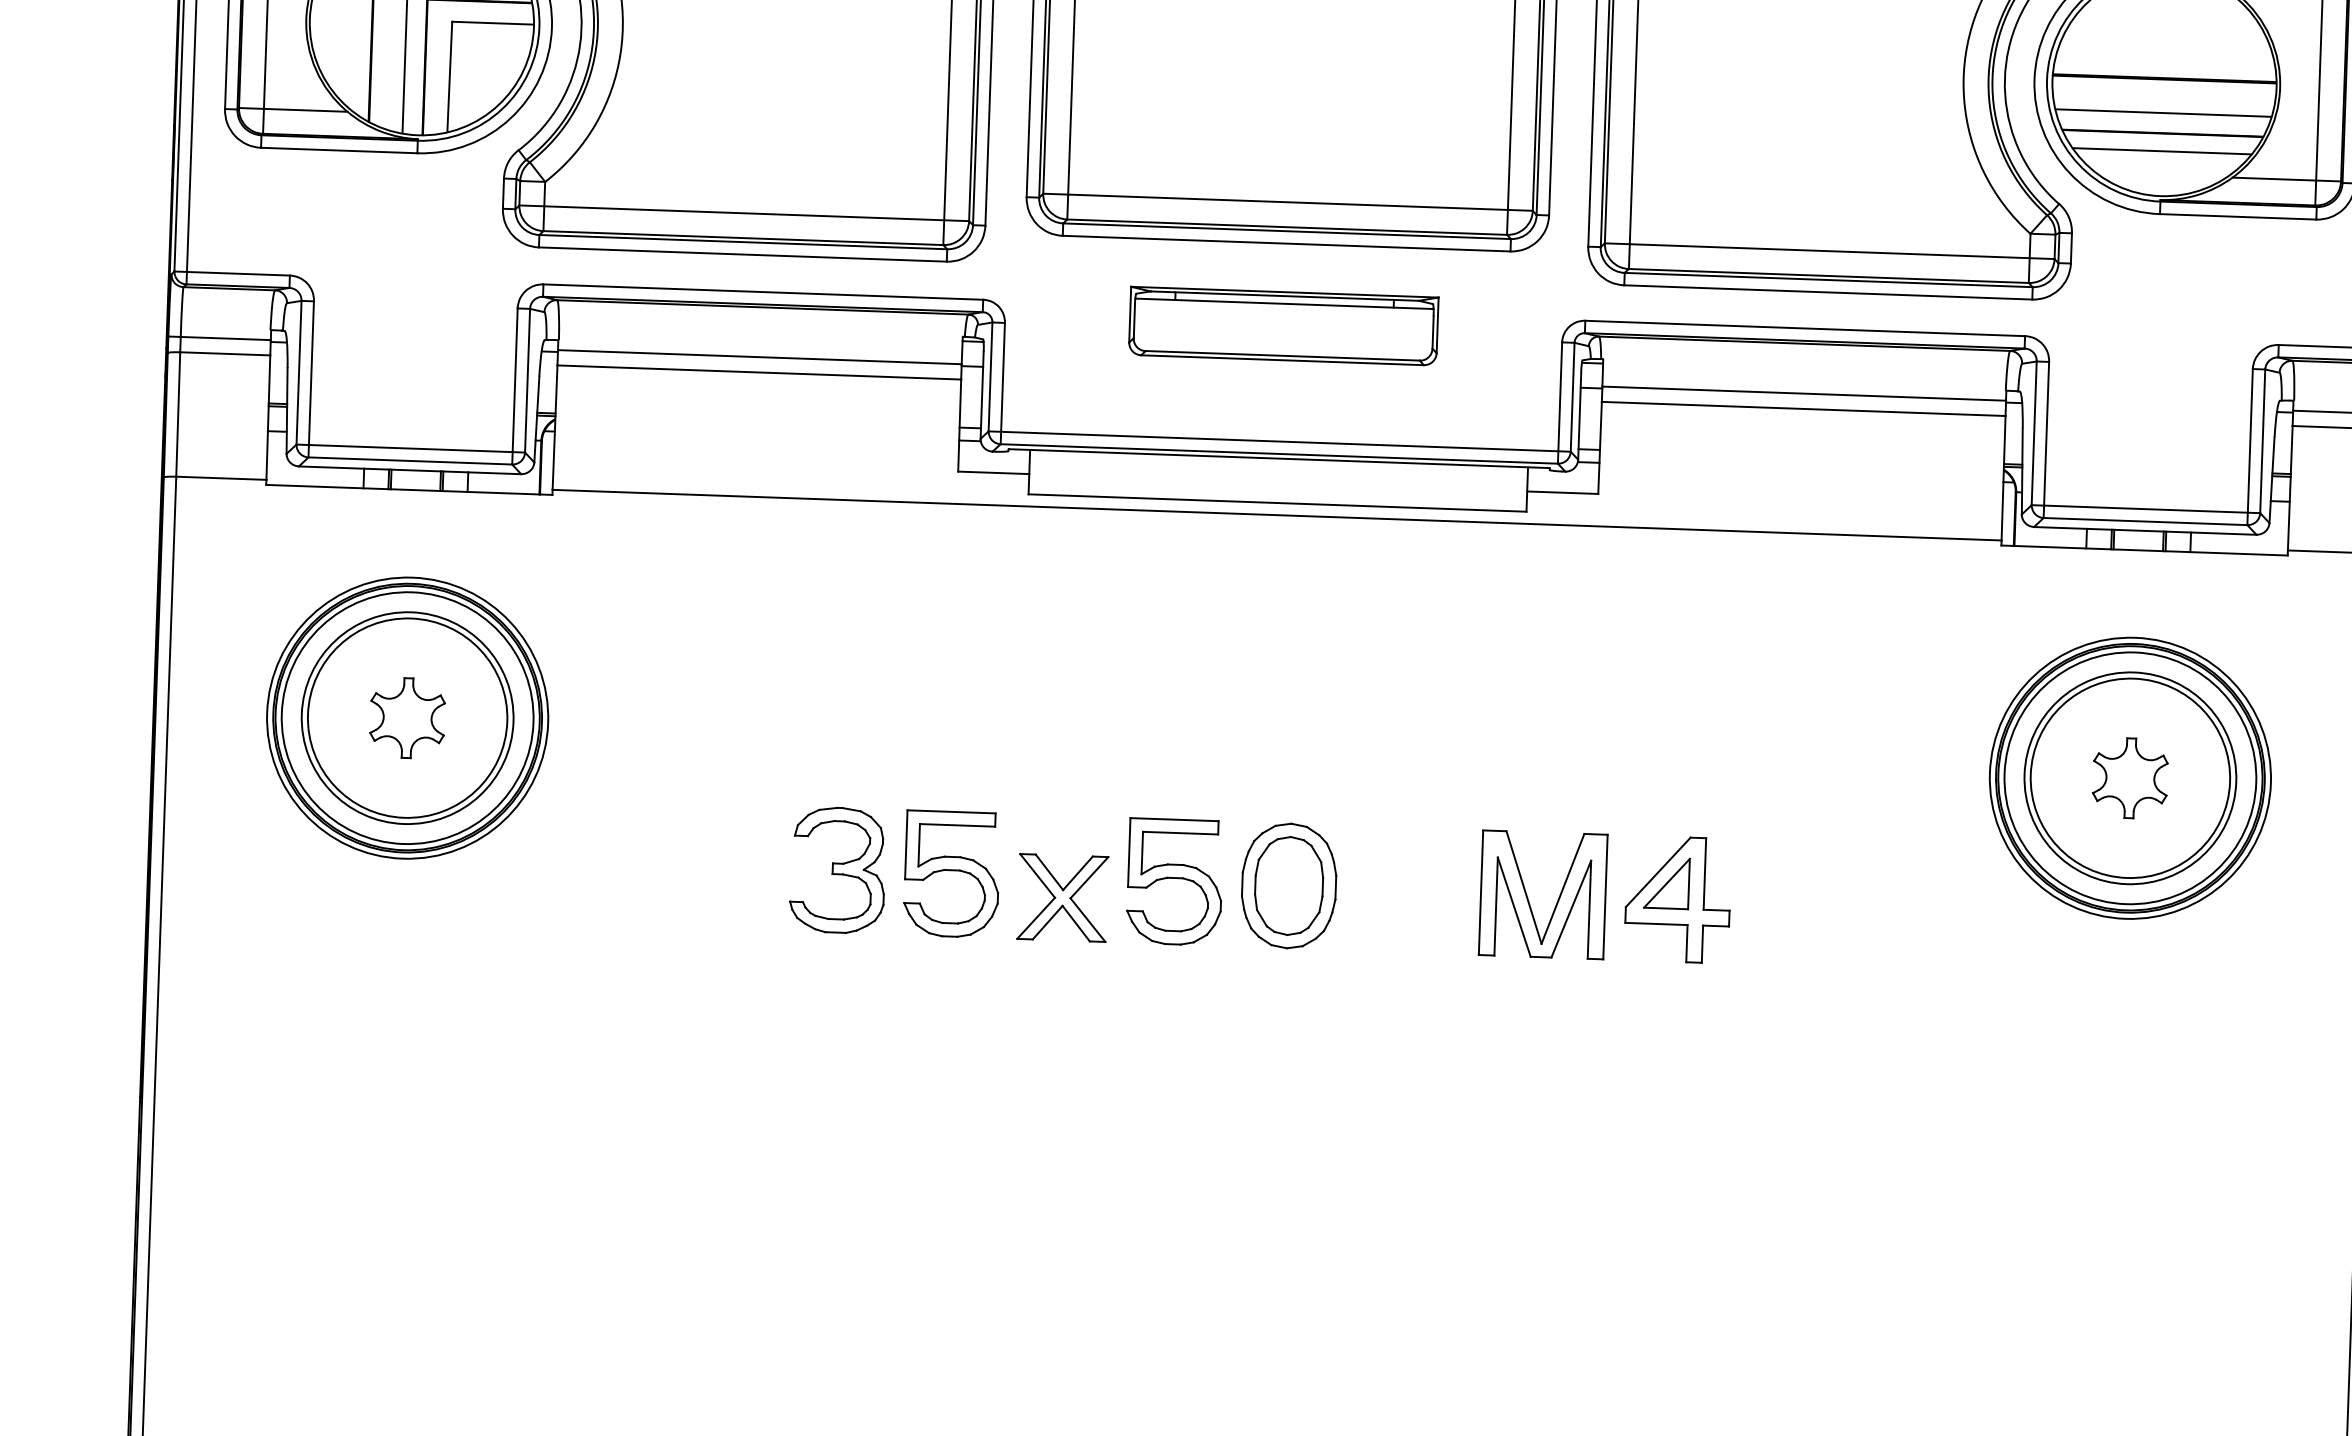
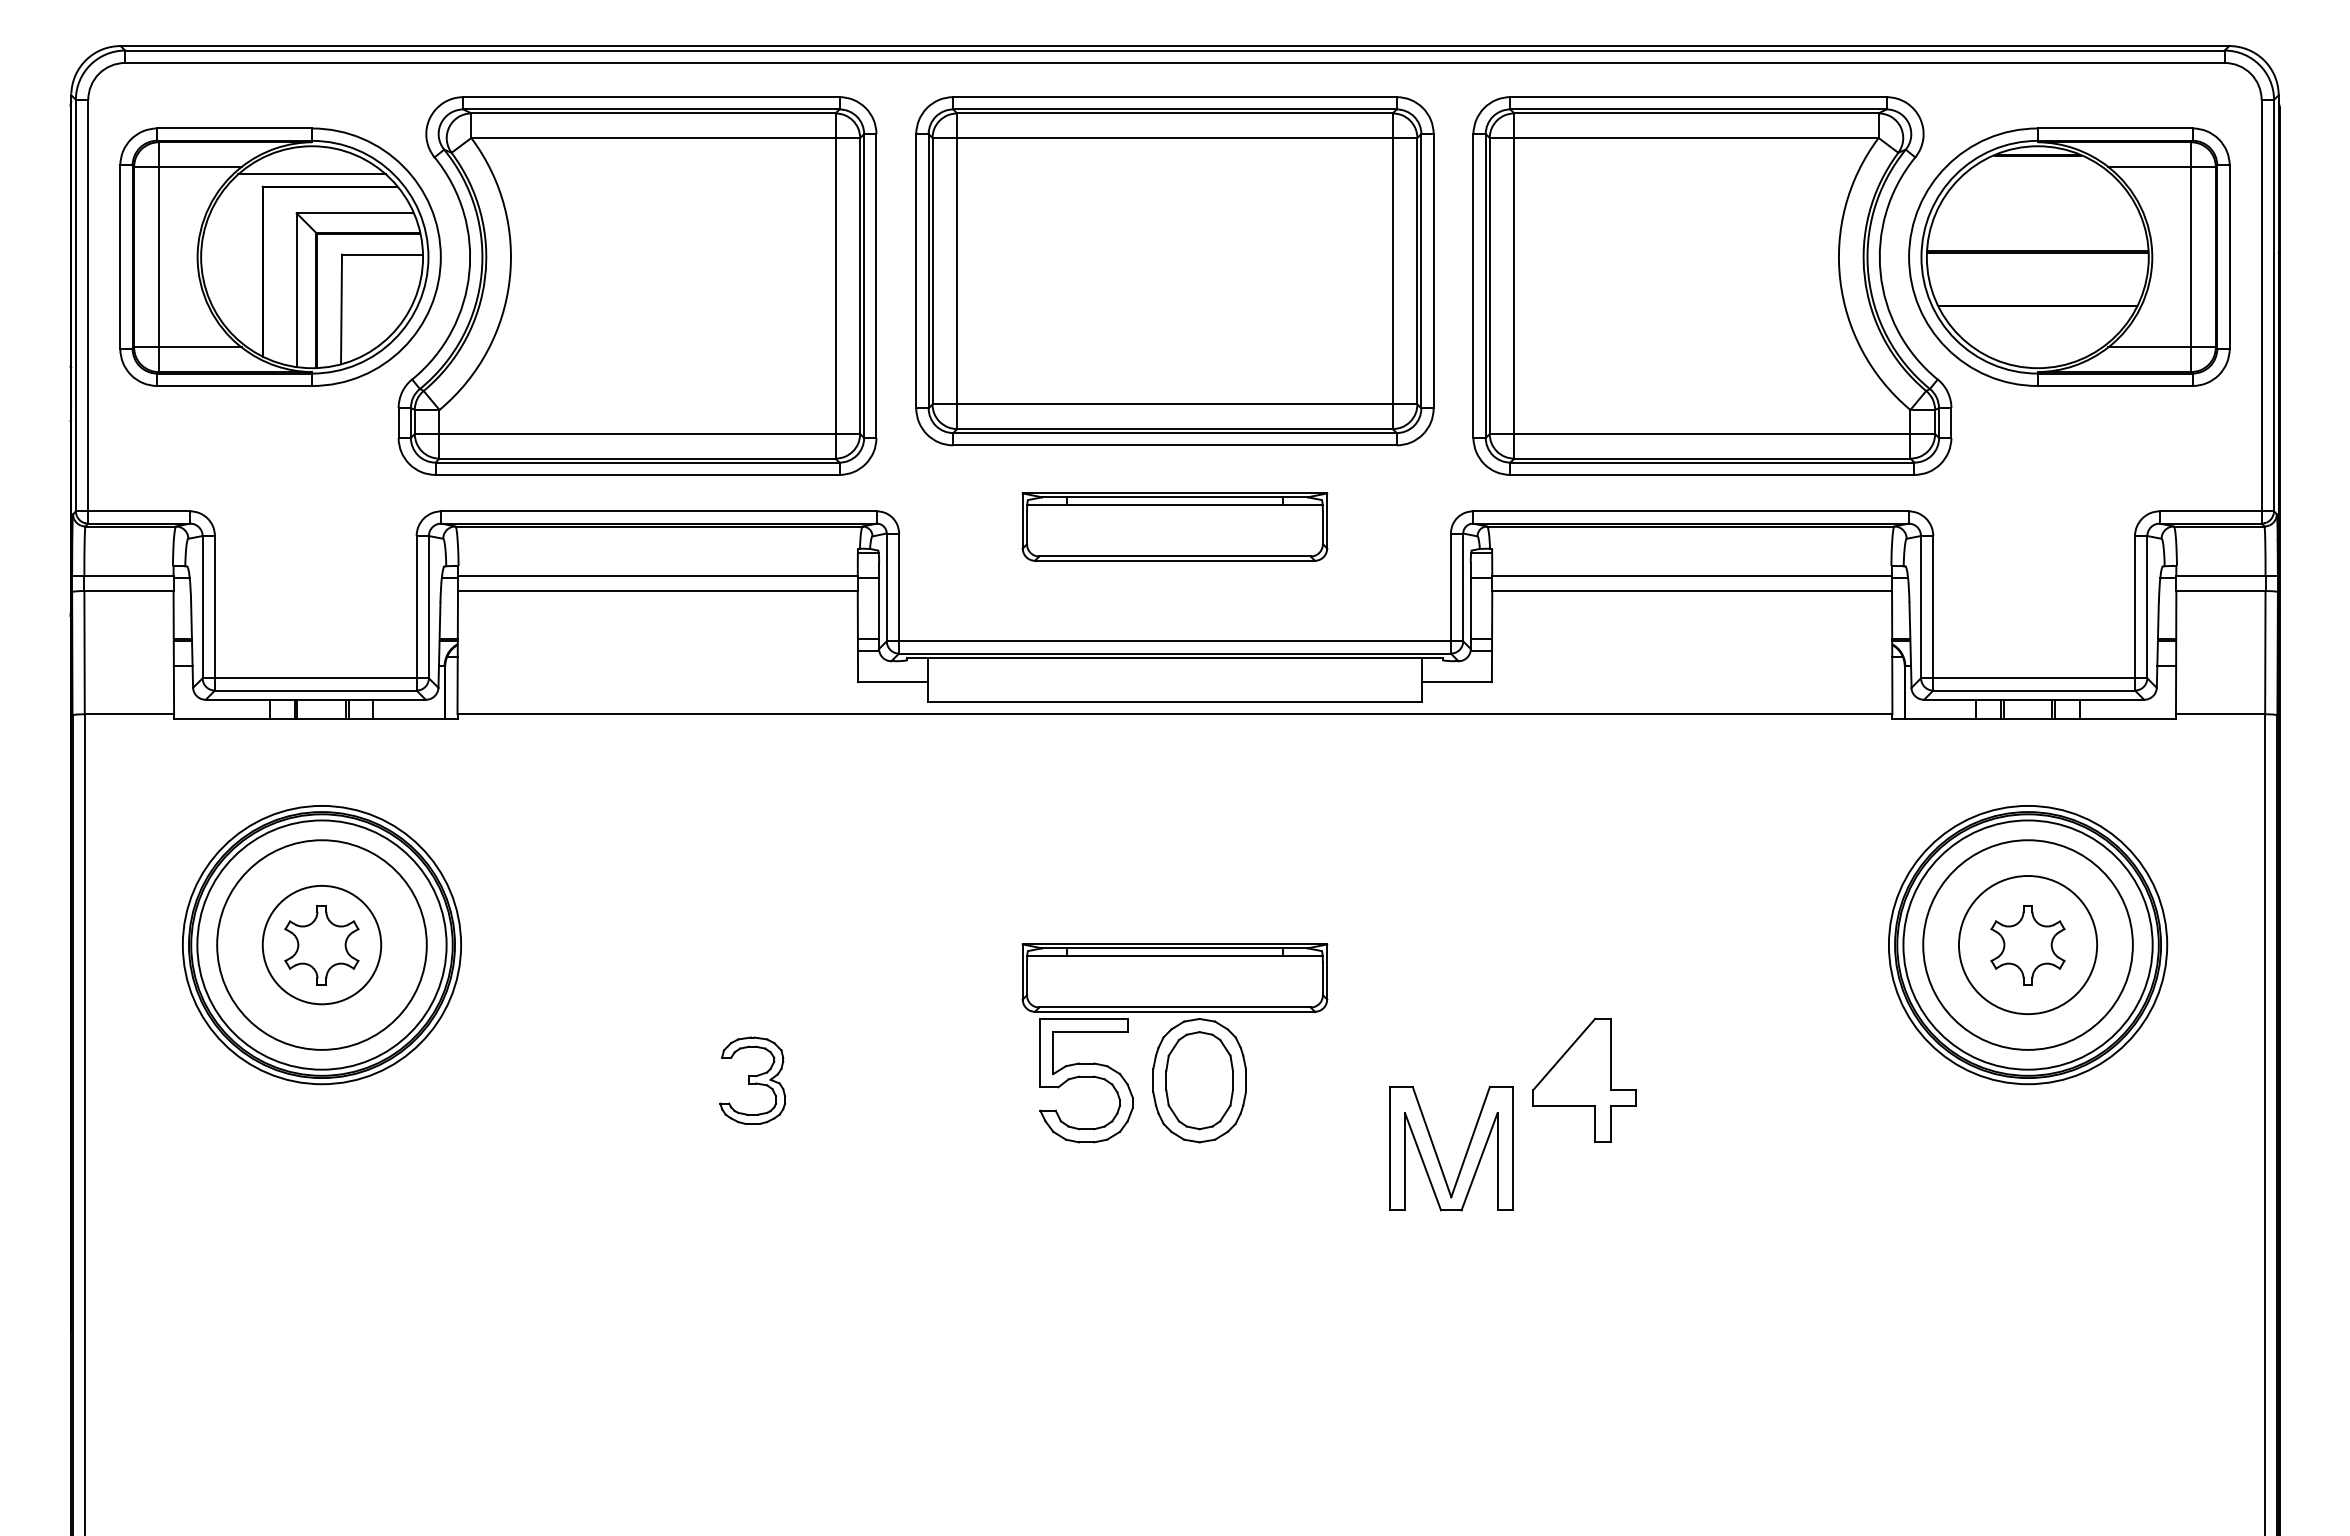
line: (2163, 112) -> (2037, 285), removed
line: (2161, 151) -> (2037, 323), removed
circle: (407, 717) -> (321, 944), size x0.6
circle: (2129, 777) -> (2027, 944), size x0.7
part: (1267, 780) -> (1174, 977), added
part: (837, 870) -> (752, 1080), size x0.7
part: (951, 874) -> (865, 1080), removed
part: (1667, 882) -> (1573, 1064), removed
part: (1062, 898) -> (975, 1100), removed
part: (1557, 900) -> (1465, 1153), moved

